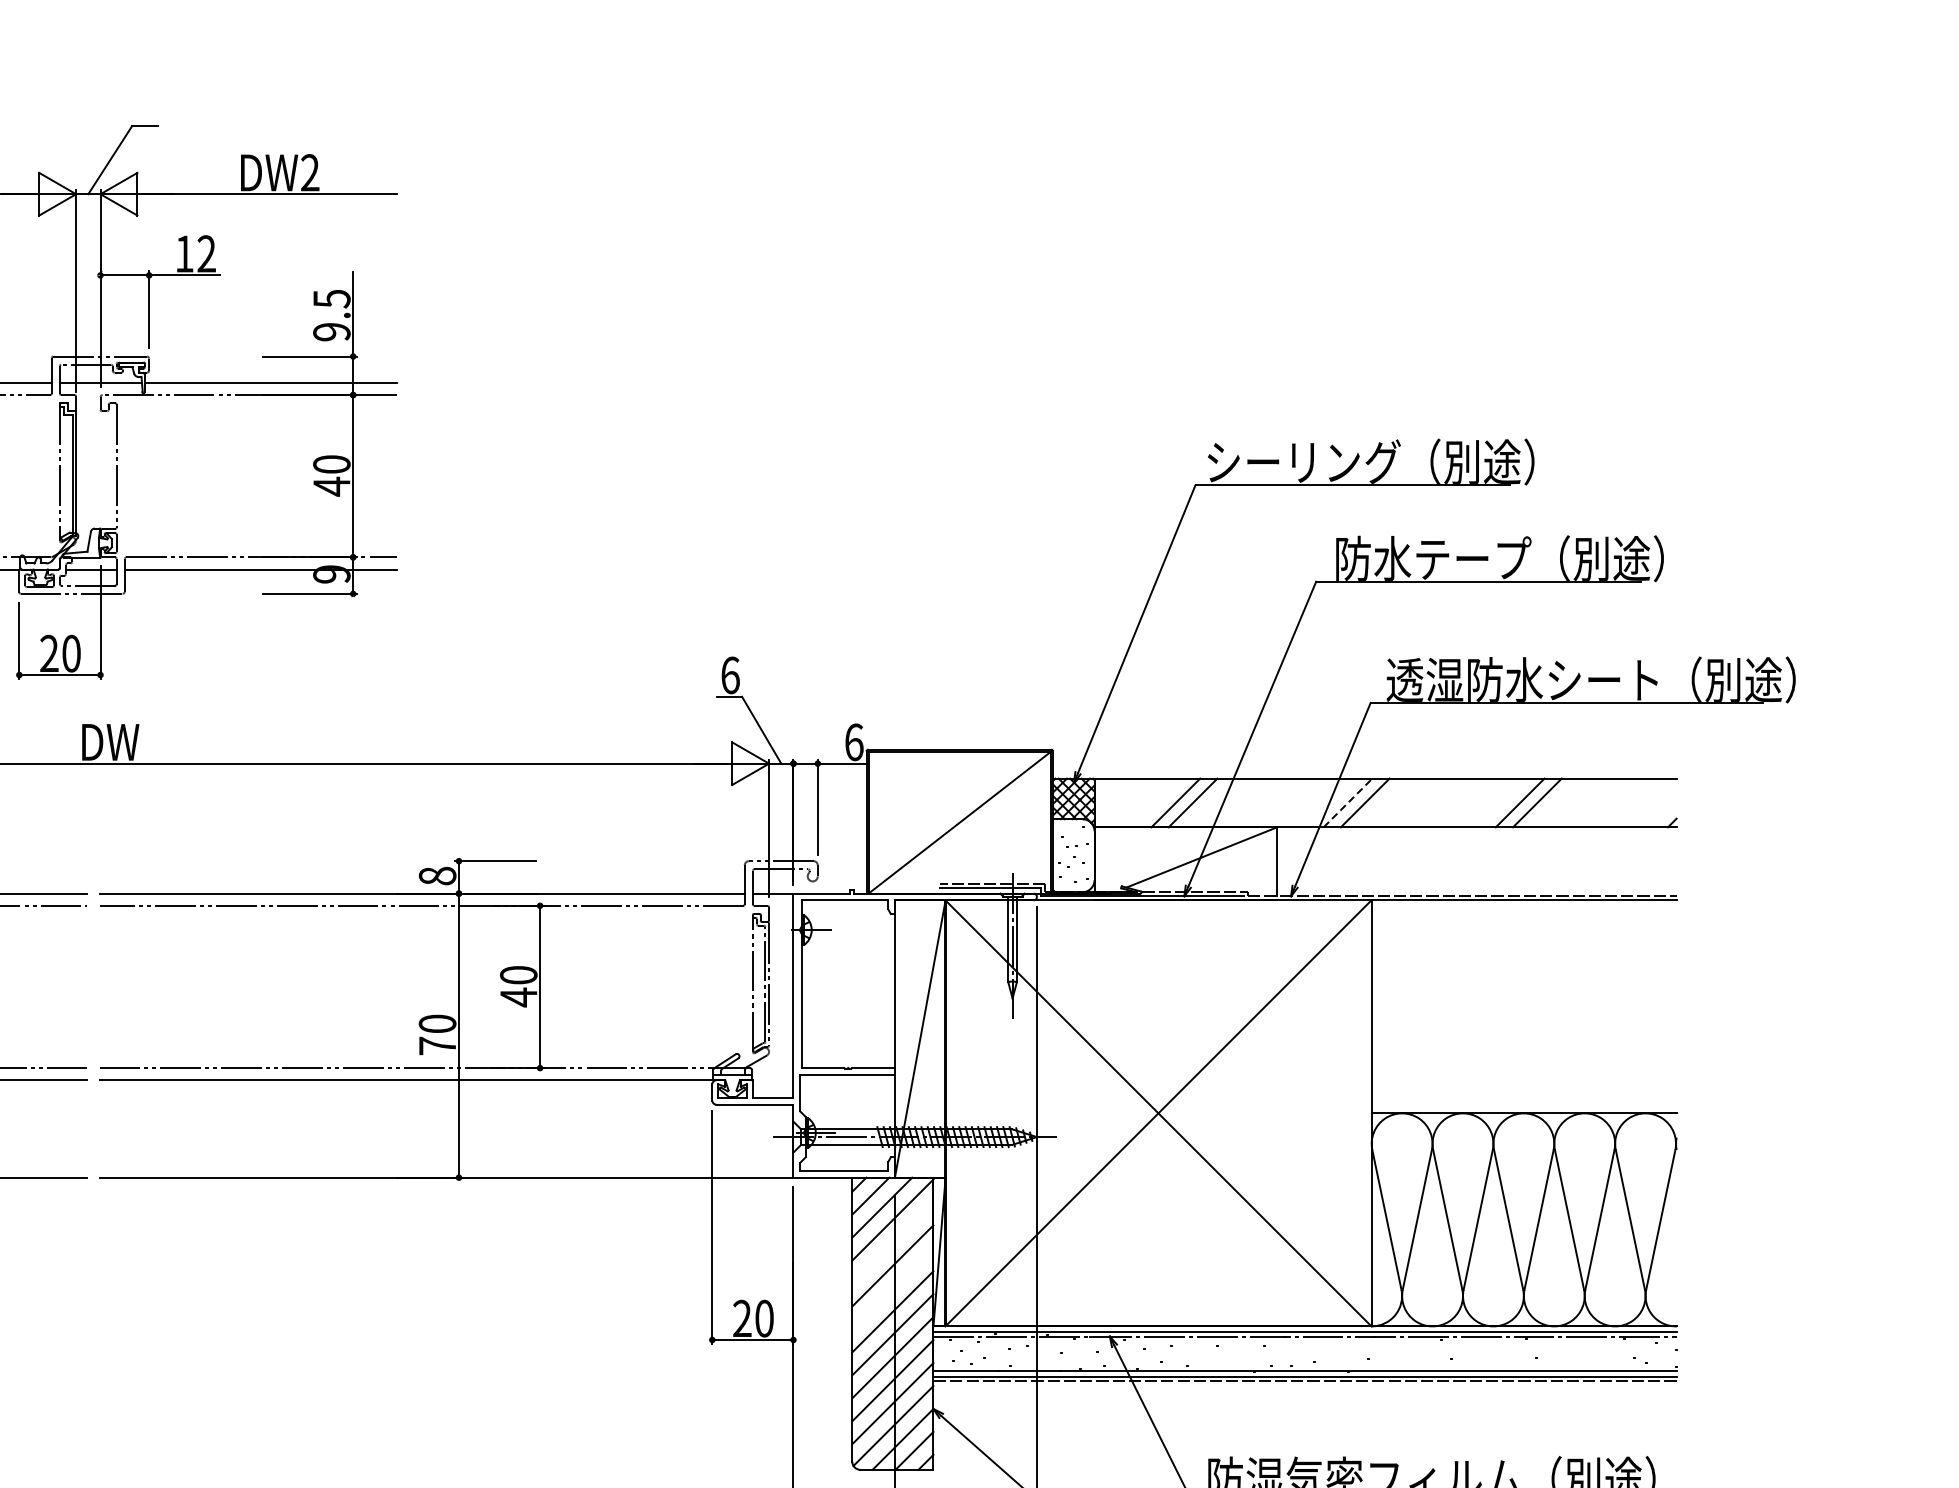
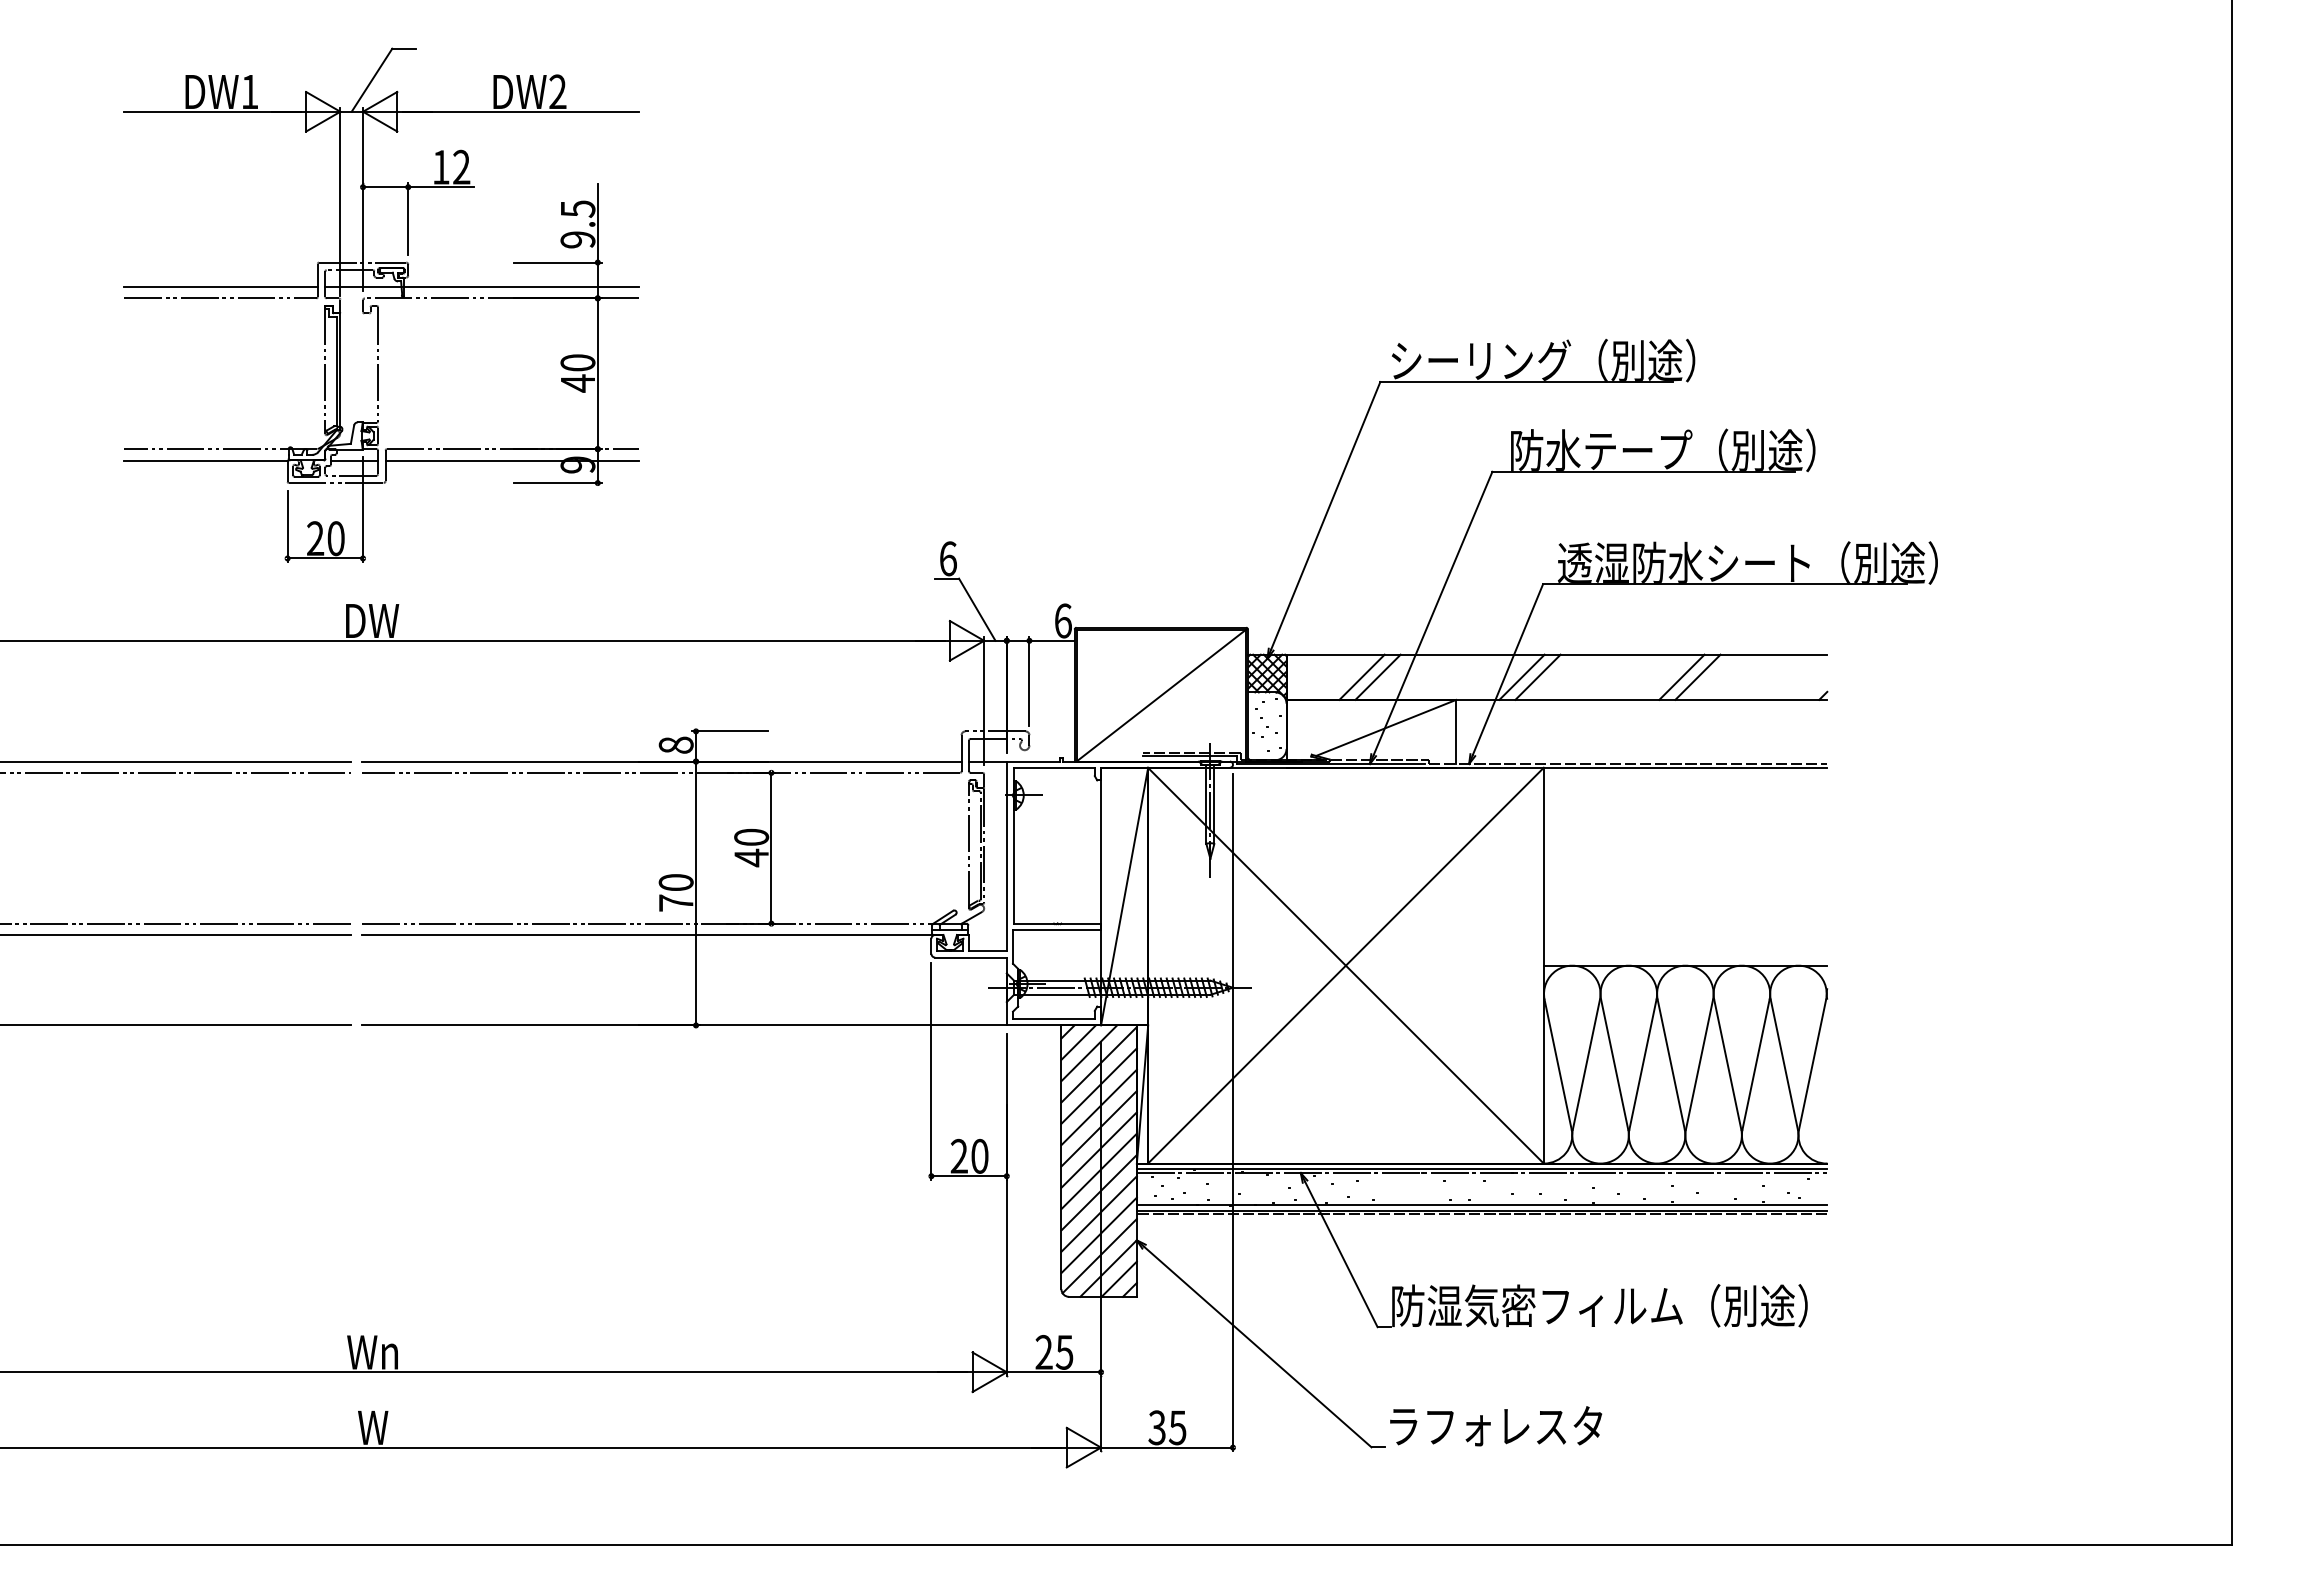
line: (1348, 803) -> (1522, 677), dashed -> solid
line: (892, 1242) -> (1098, 1085), added
line: (892, 1288) -> (1098, 1128), added

